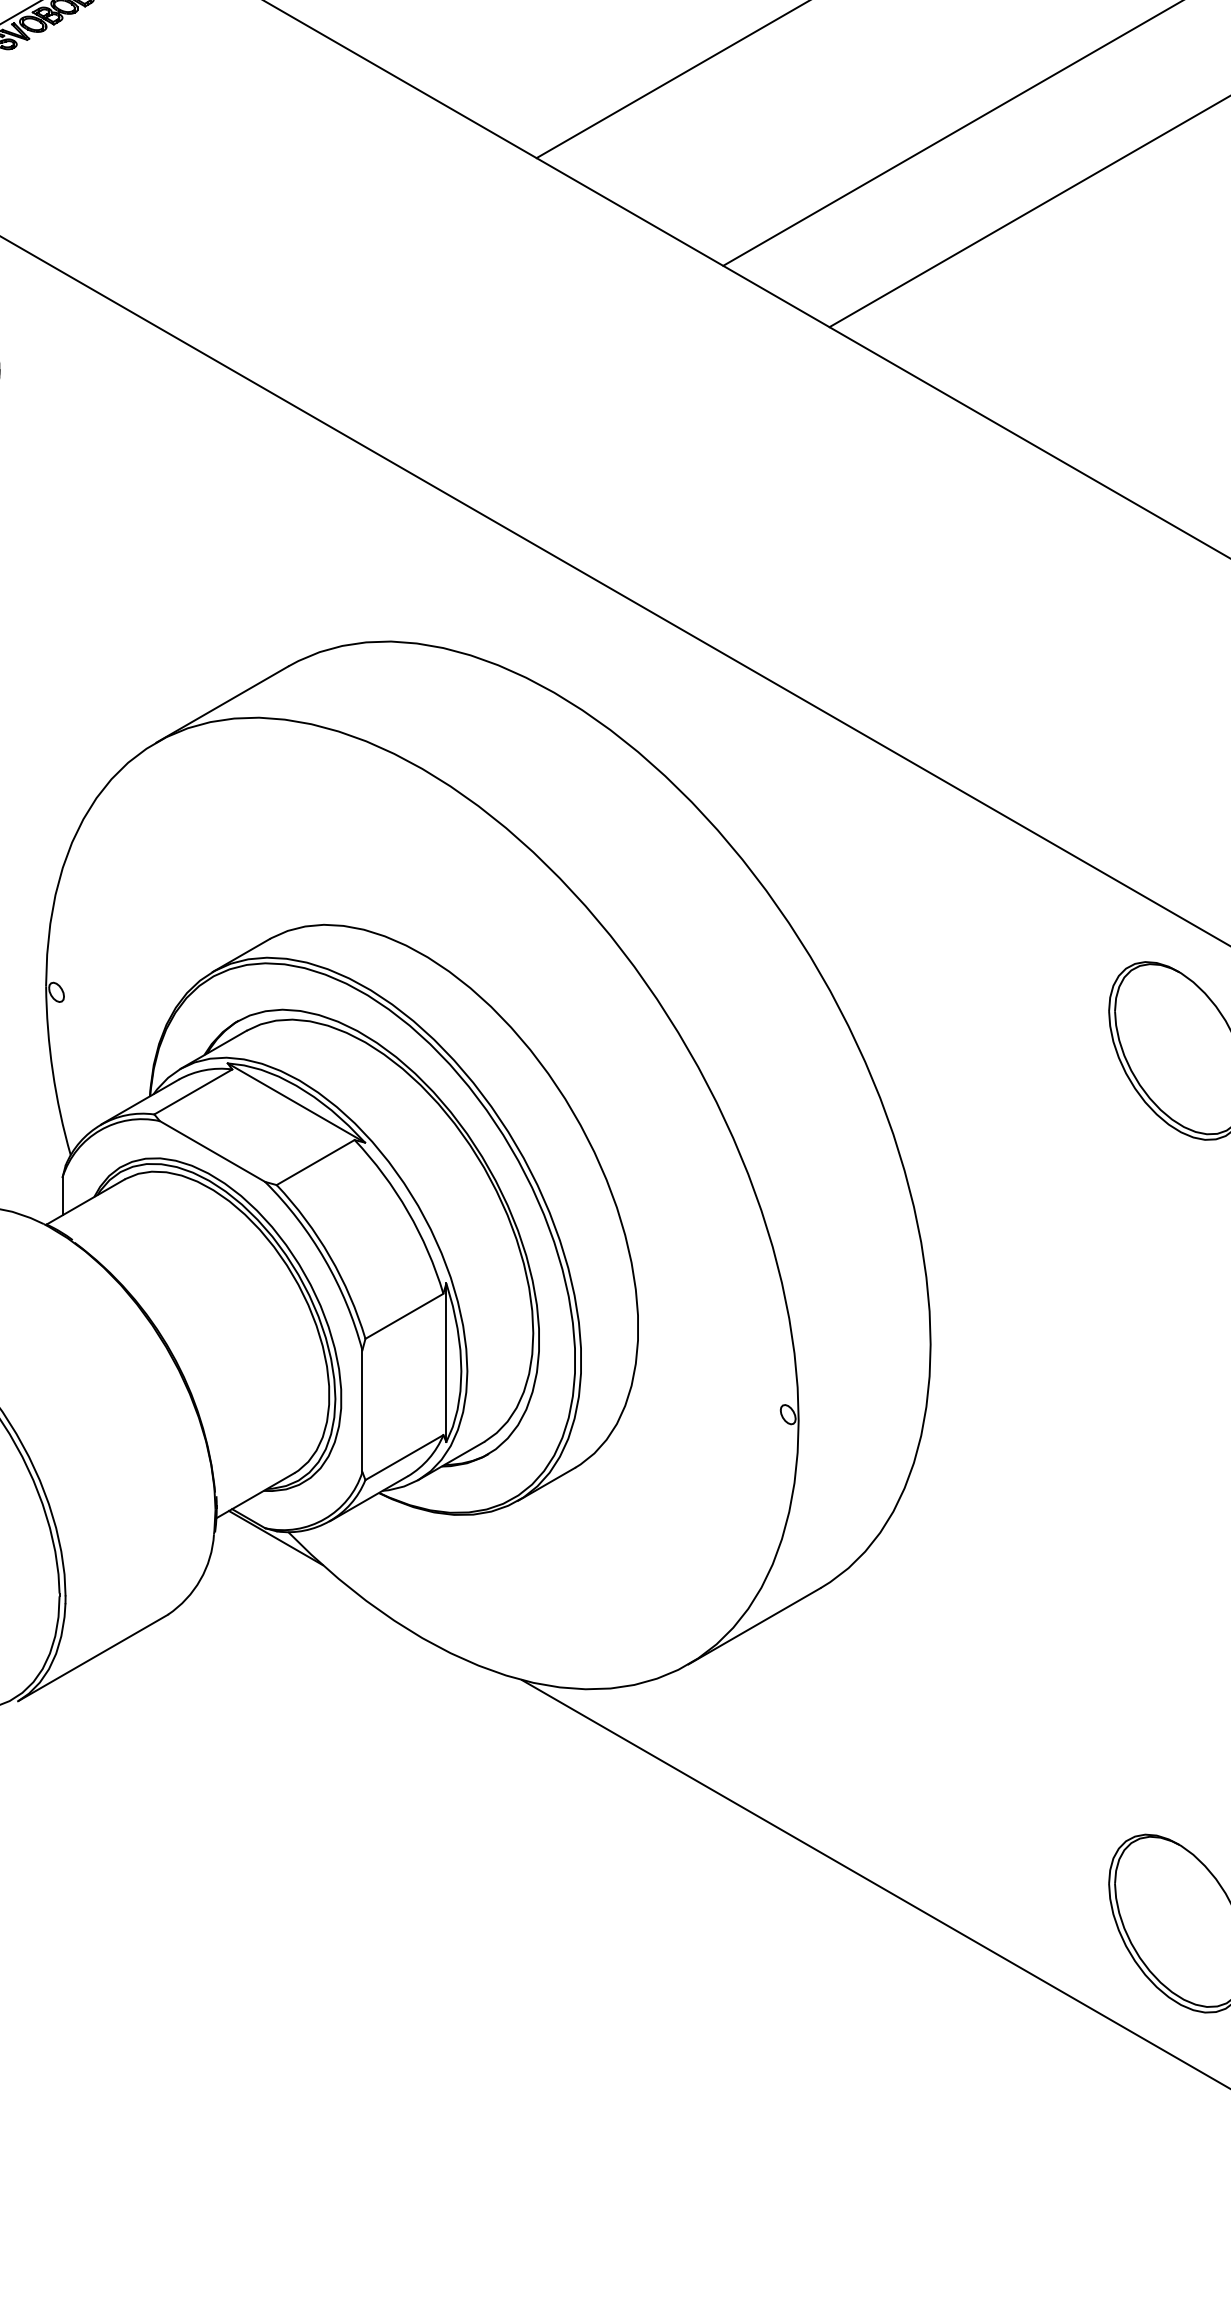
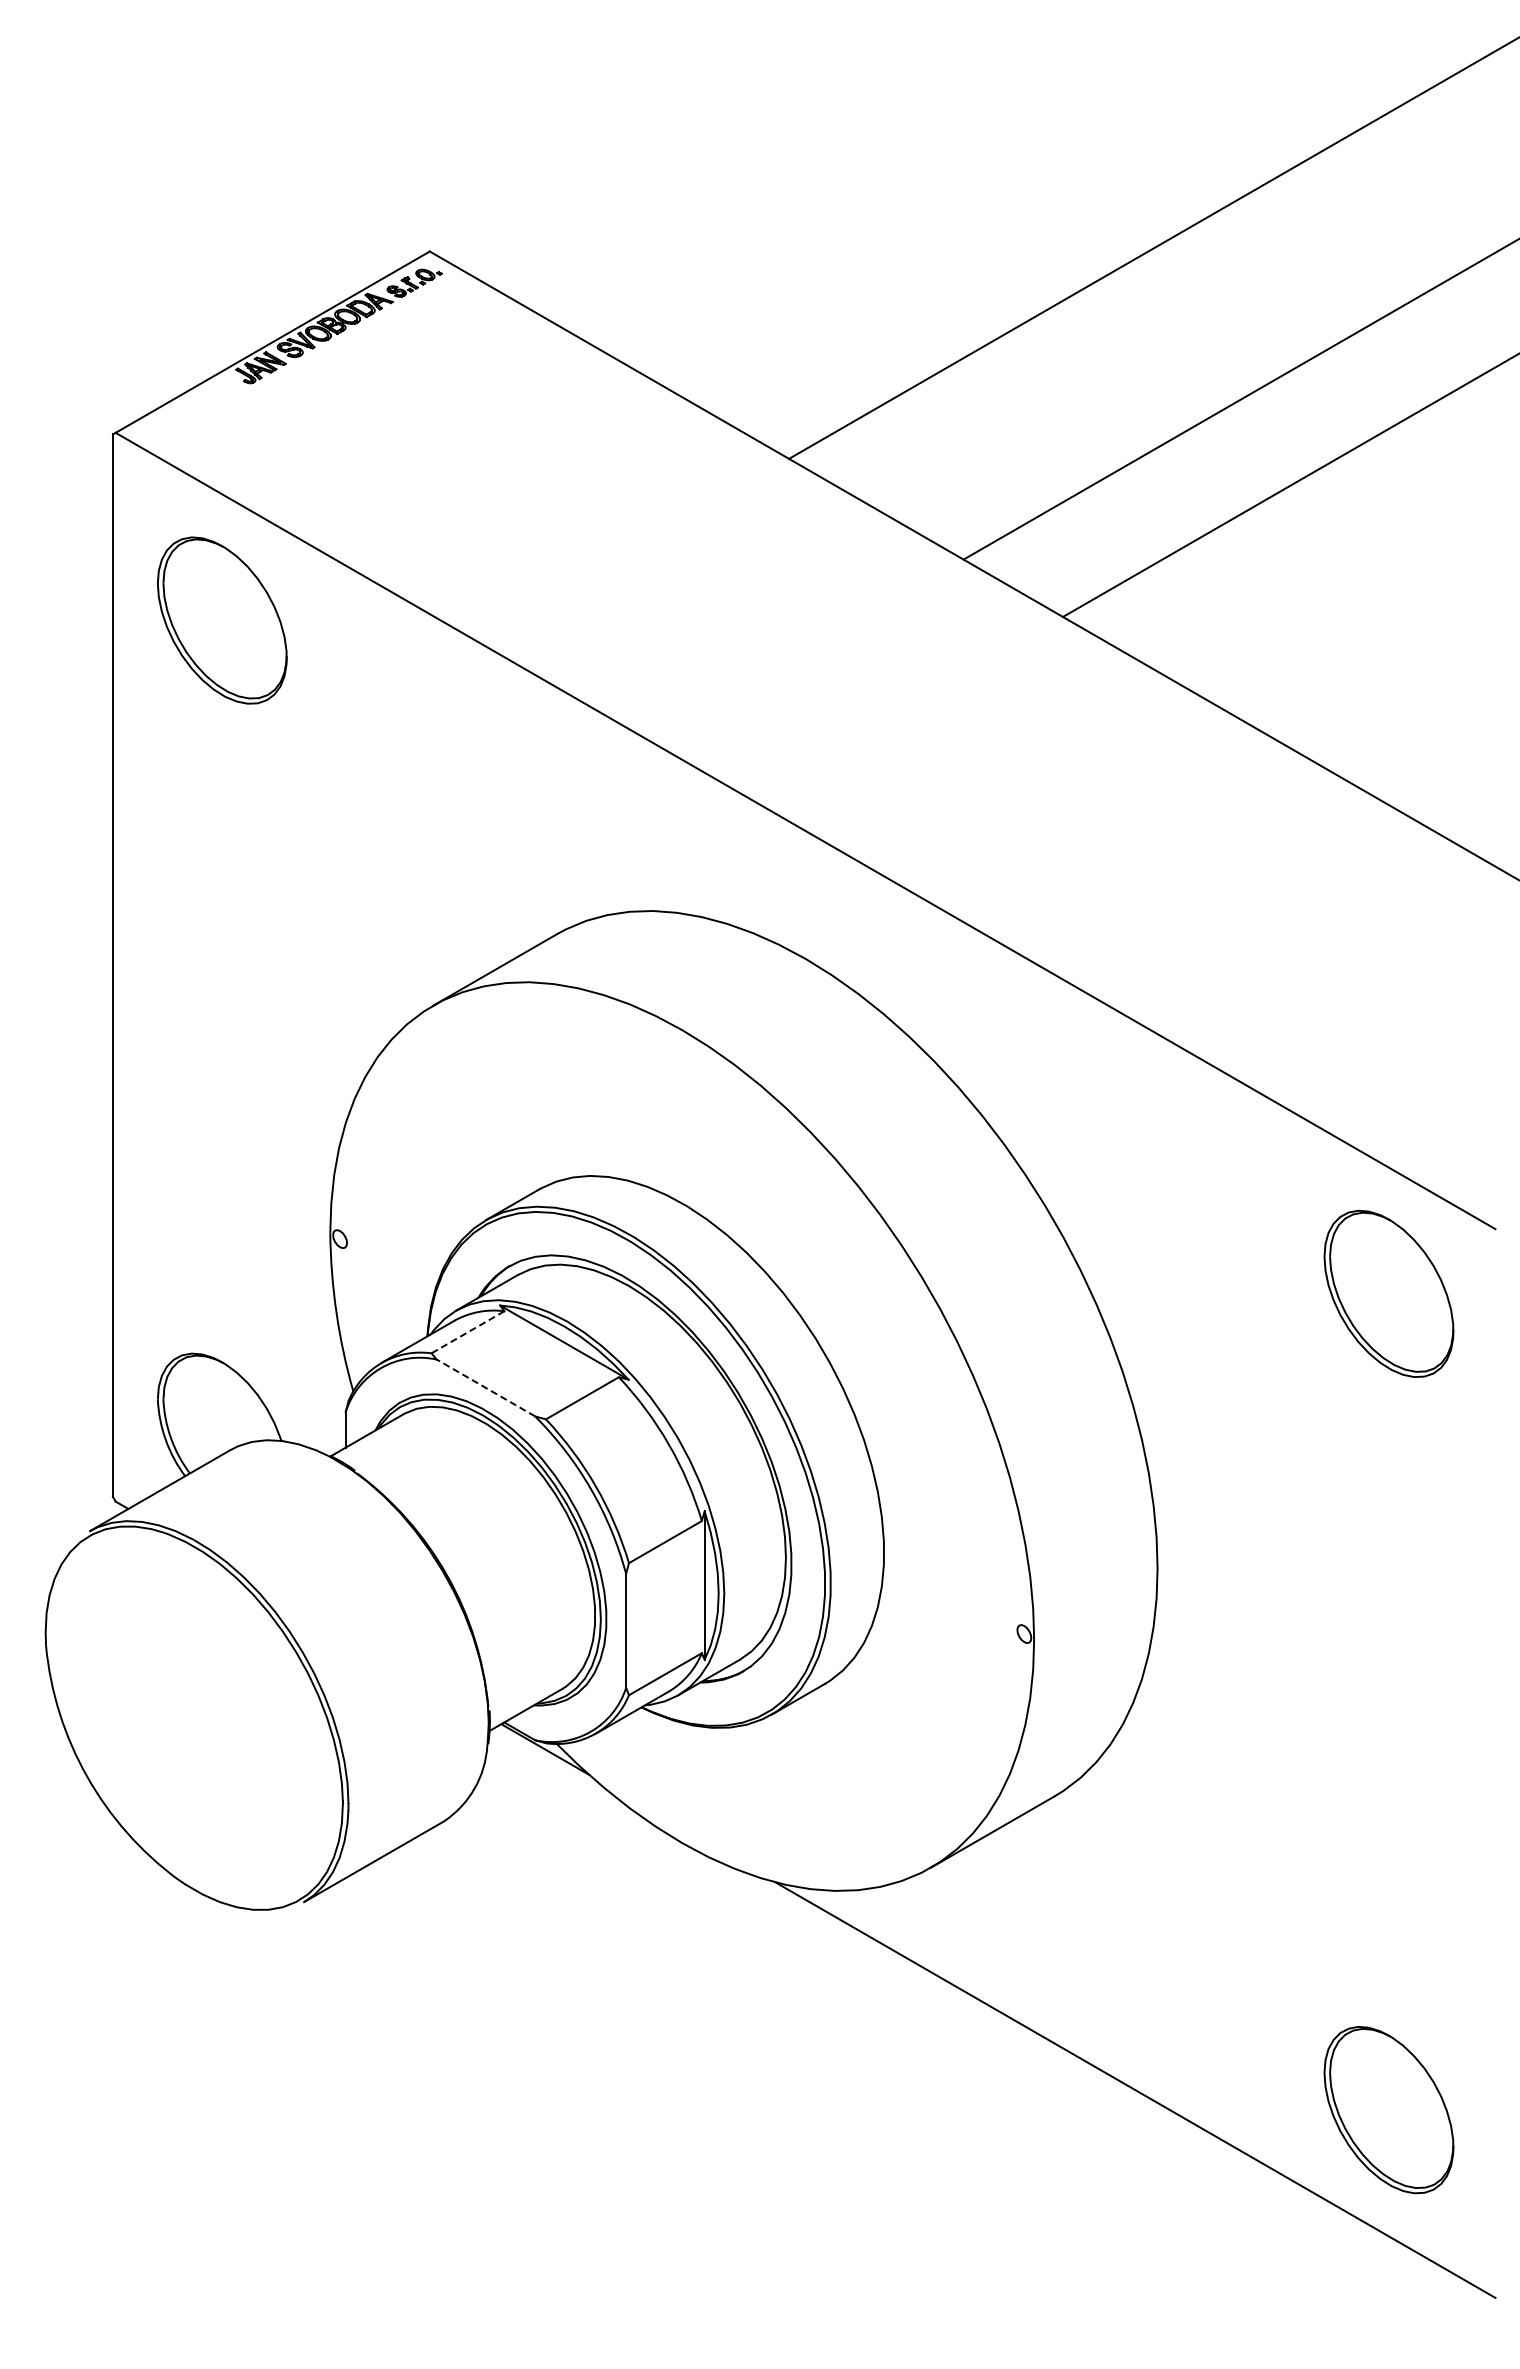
line: (192, 1092) -> (467, 1332), solid -> dashed
line: (212, 1151) -> (485, 1387), solid -> dashed

